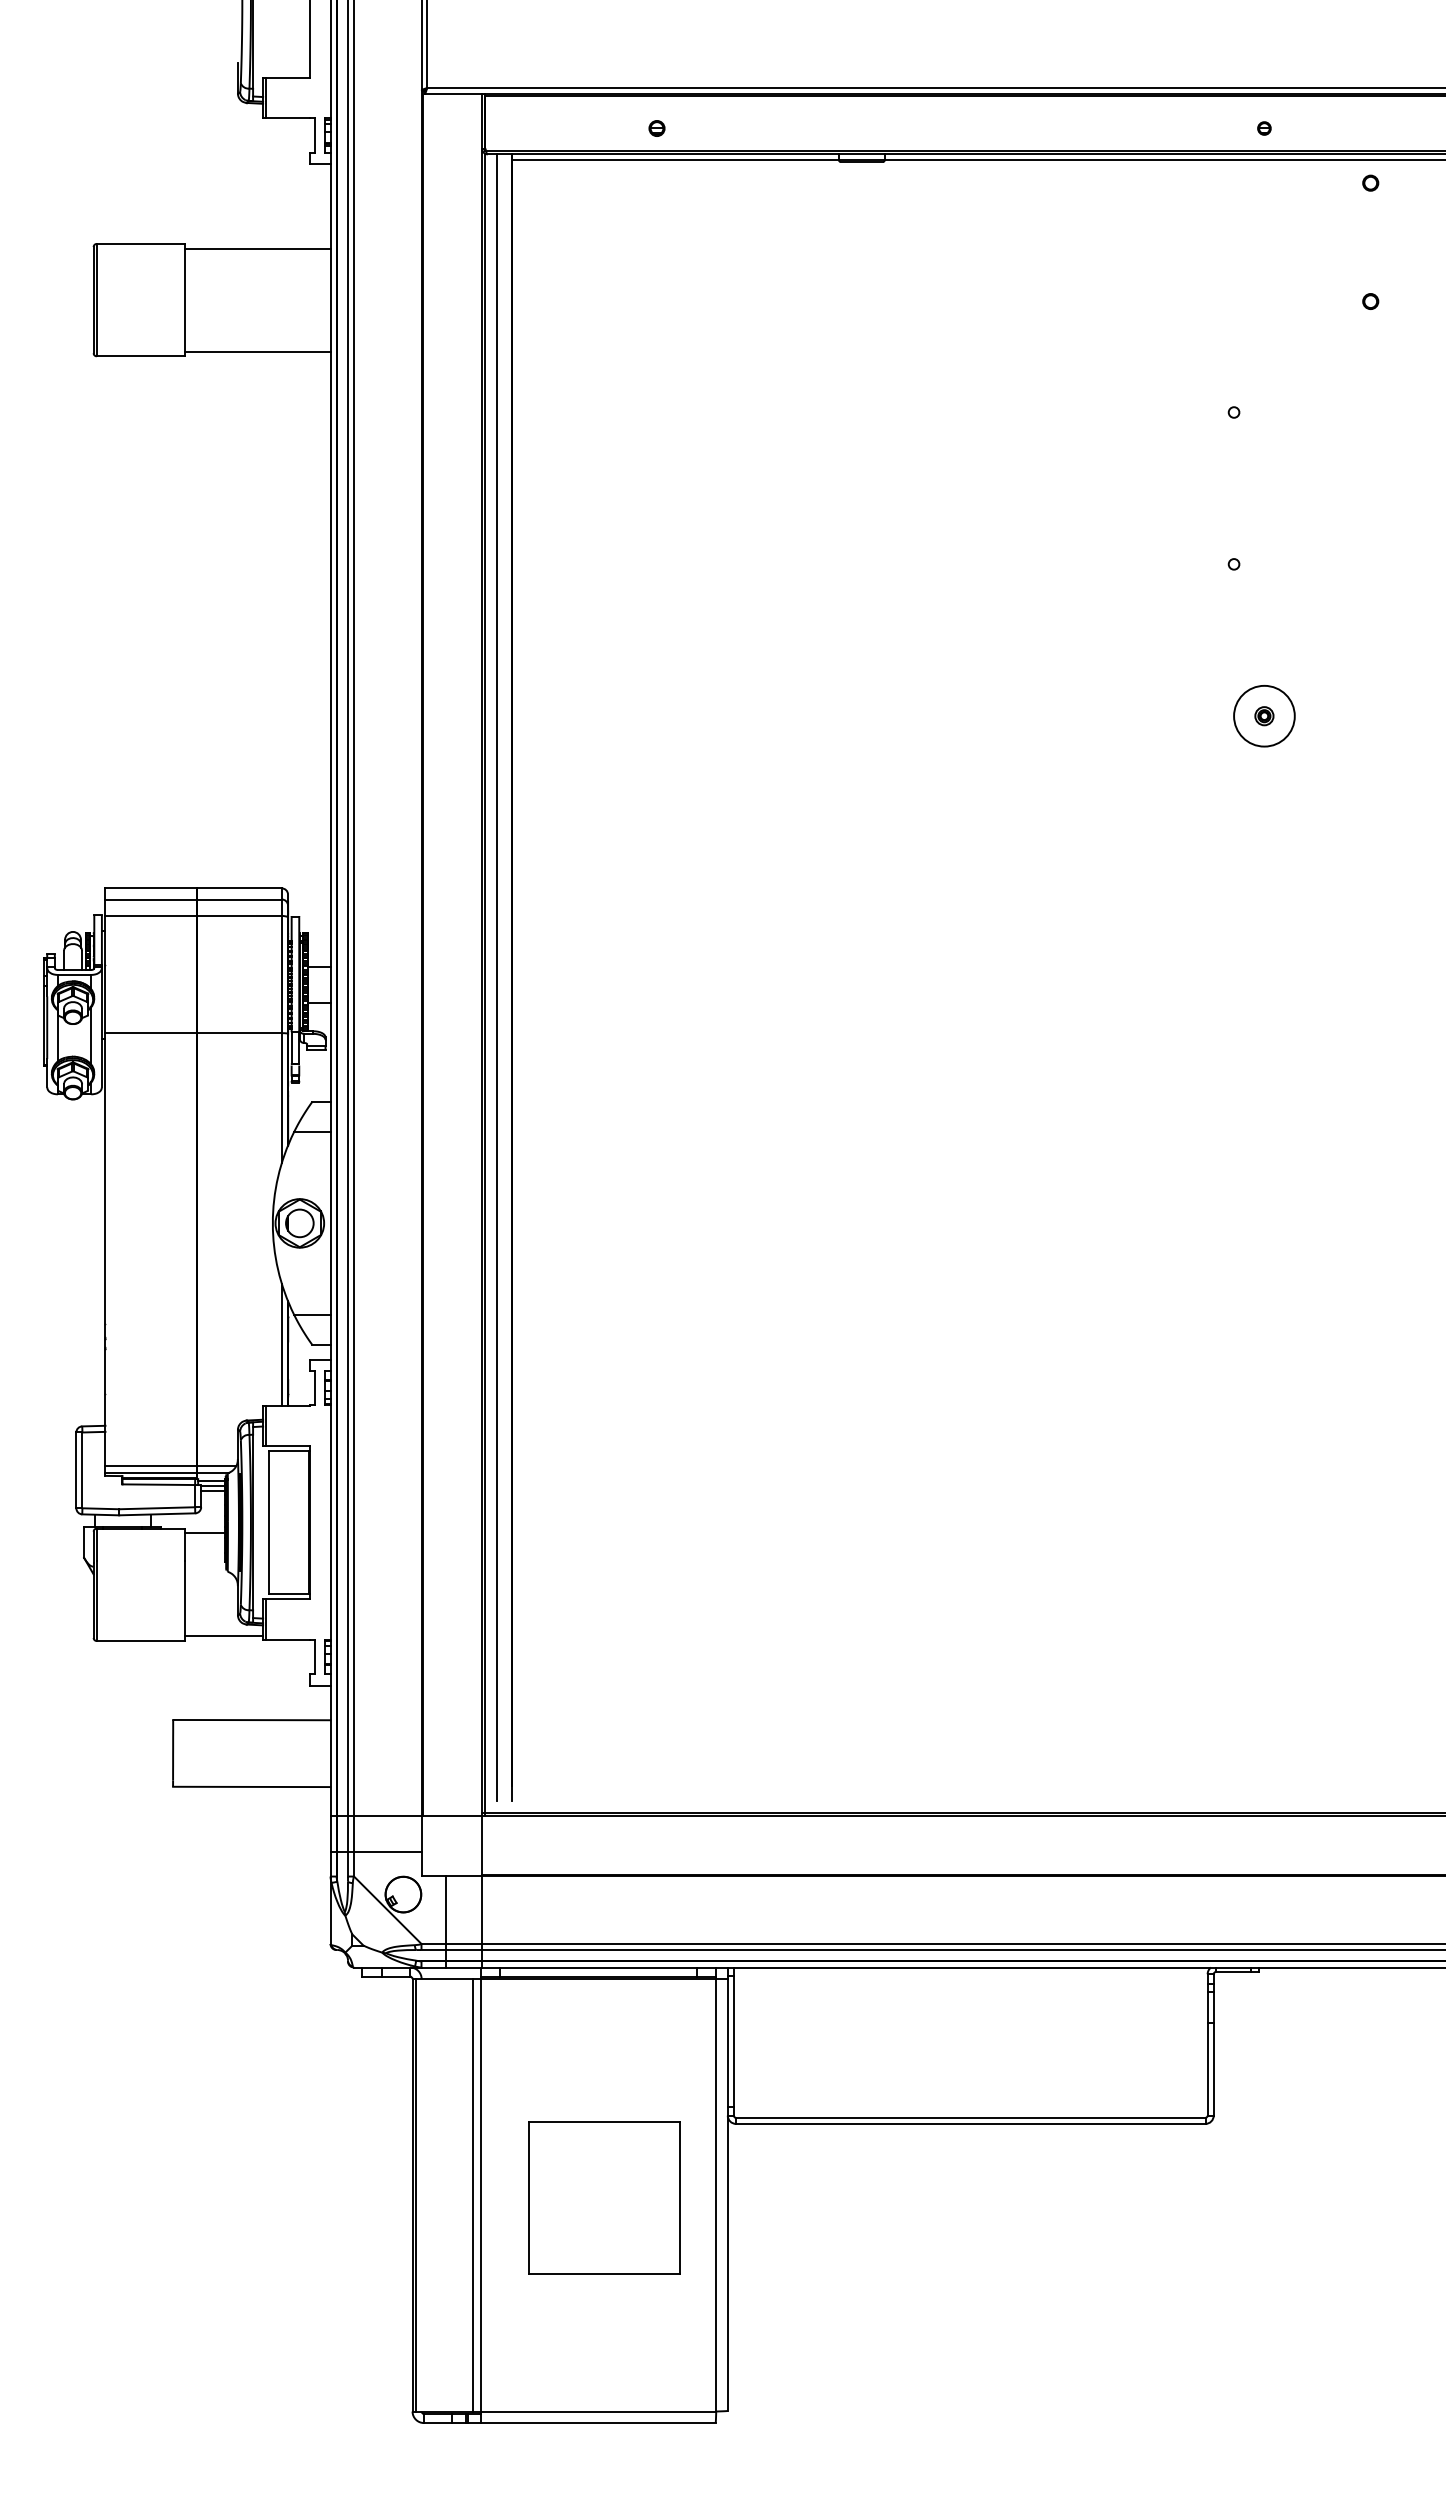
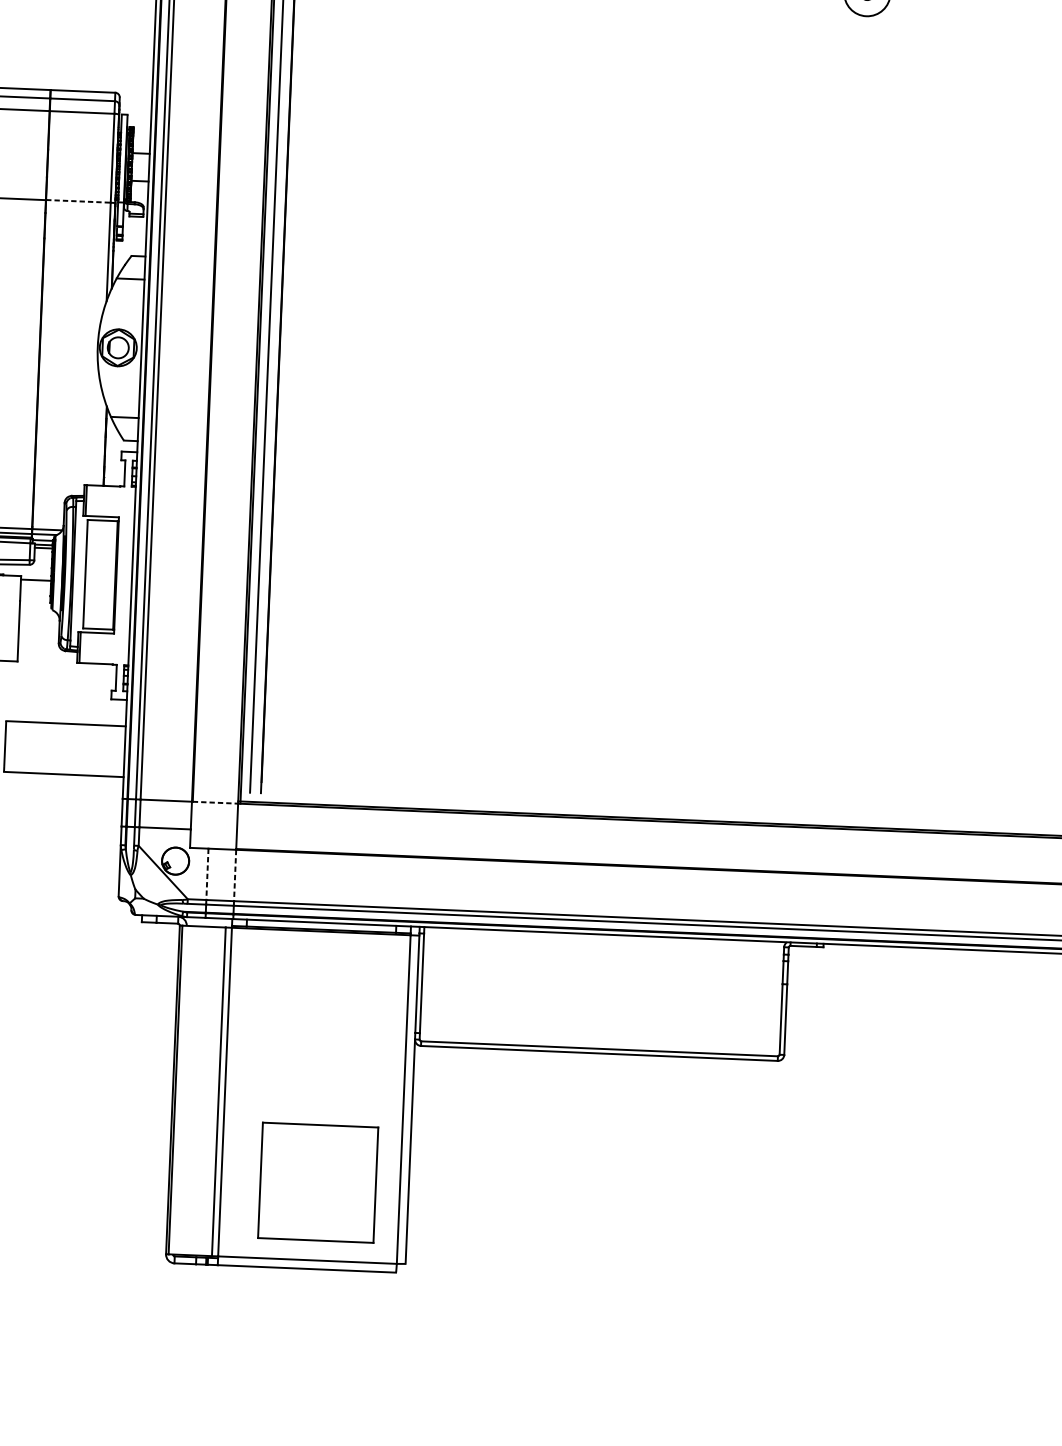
line: (239, 1033) -> (78, 201), solid -> dashed
line: (281, 1344) -> (100, 439), removed
line: (223, 1636) -> (47, 659), removed
line: (452, 1815) -> (215, 802), solid -> dashed
line: (445, 1910) -> (207, 874), solid -> dashed
line: (482, 1910) -> (235, 875), solid -> dashed
part: (604, 2197) -> (318, 1182), moved

